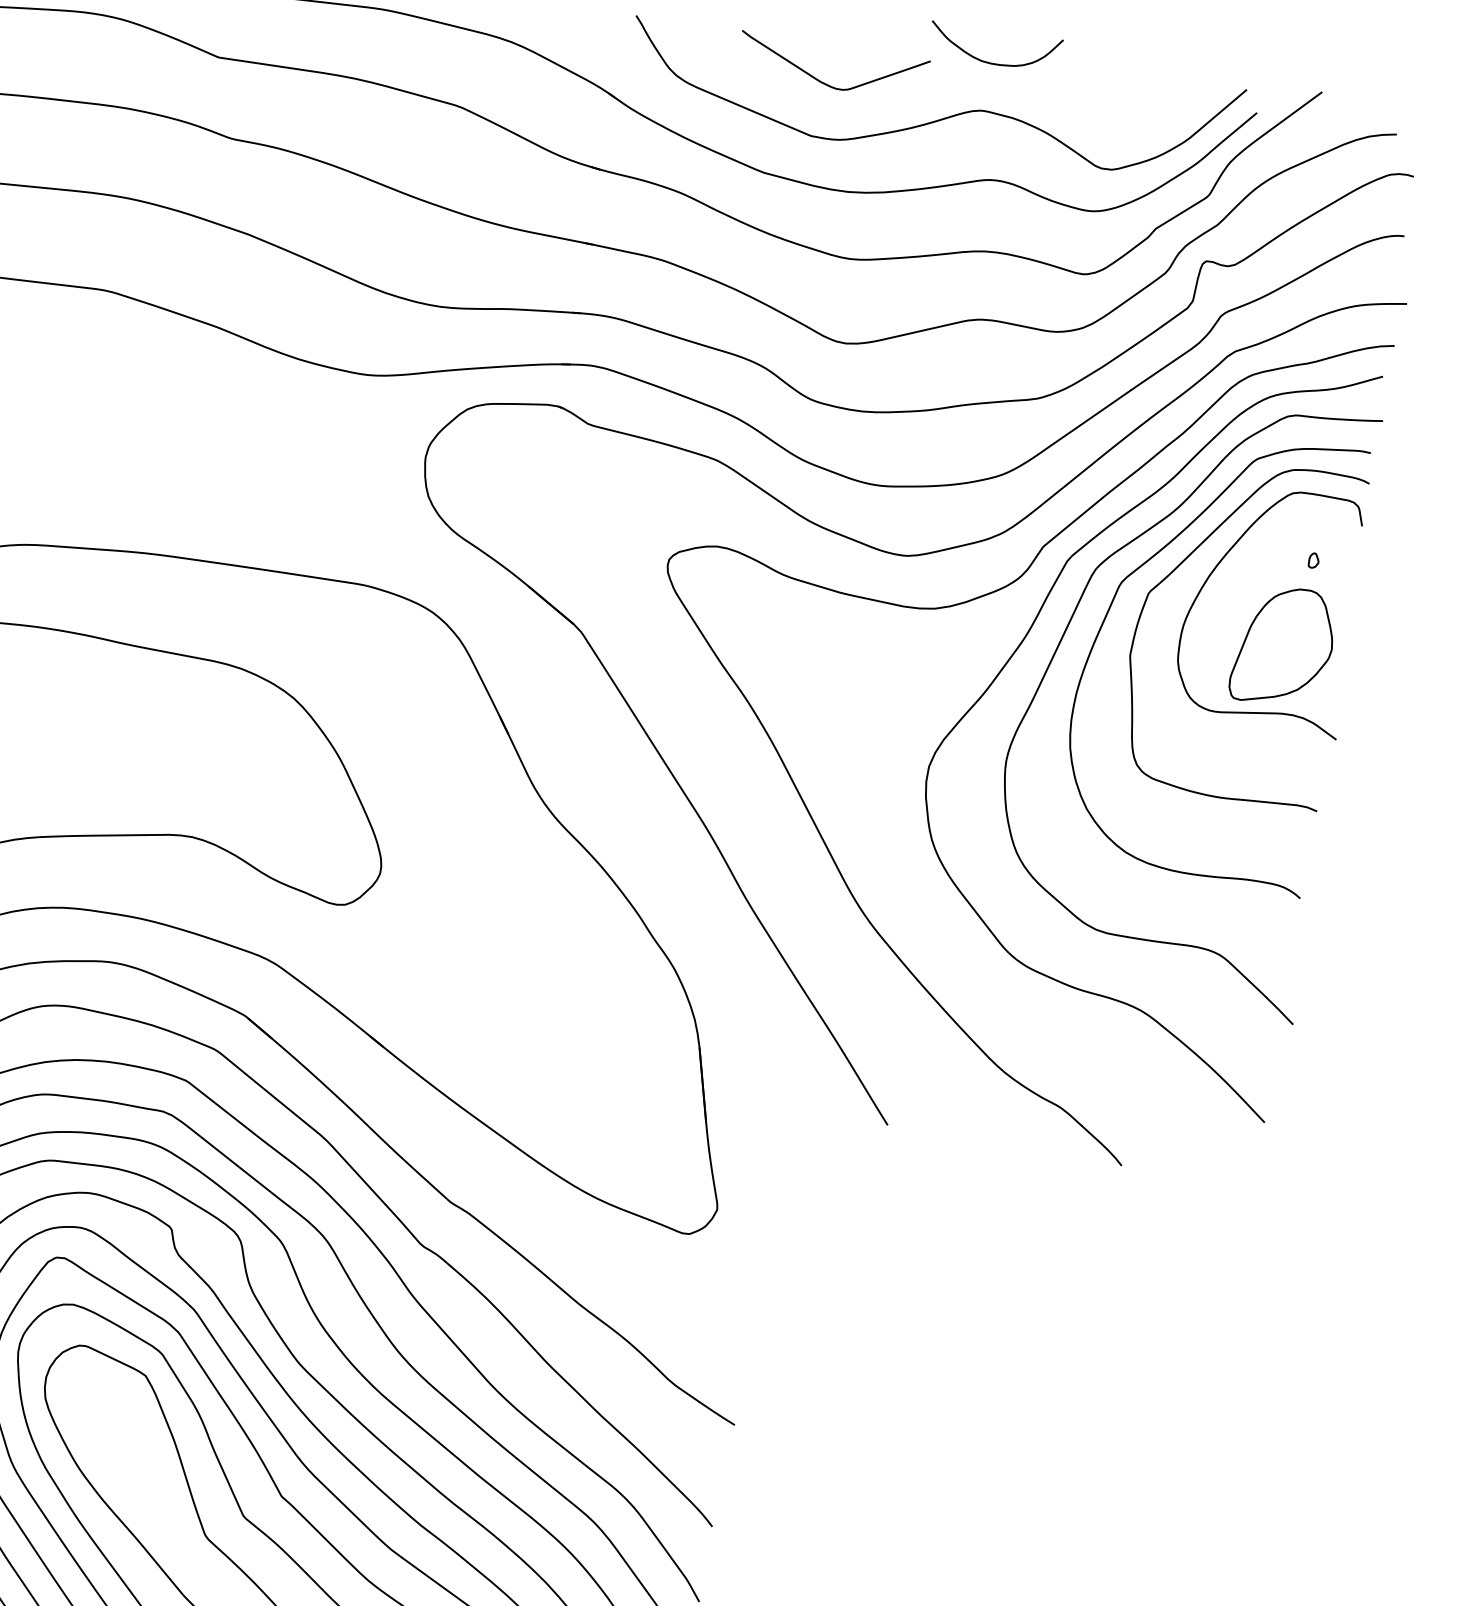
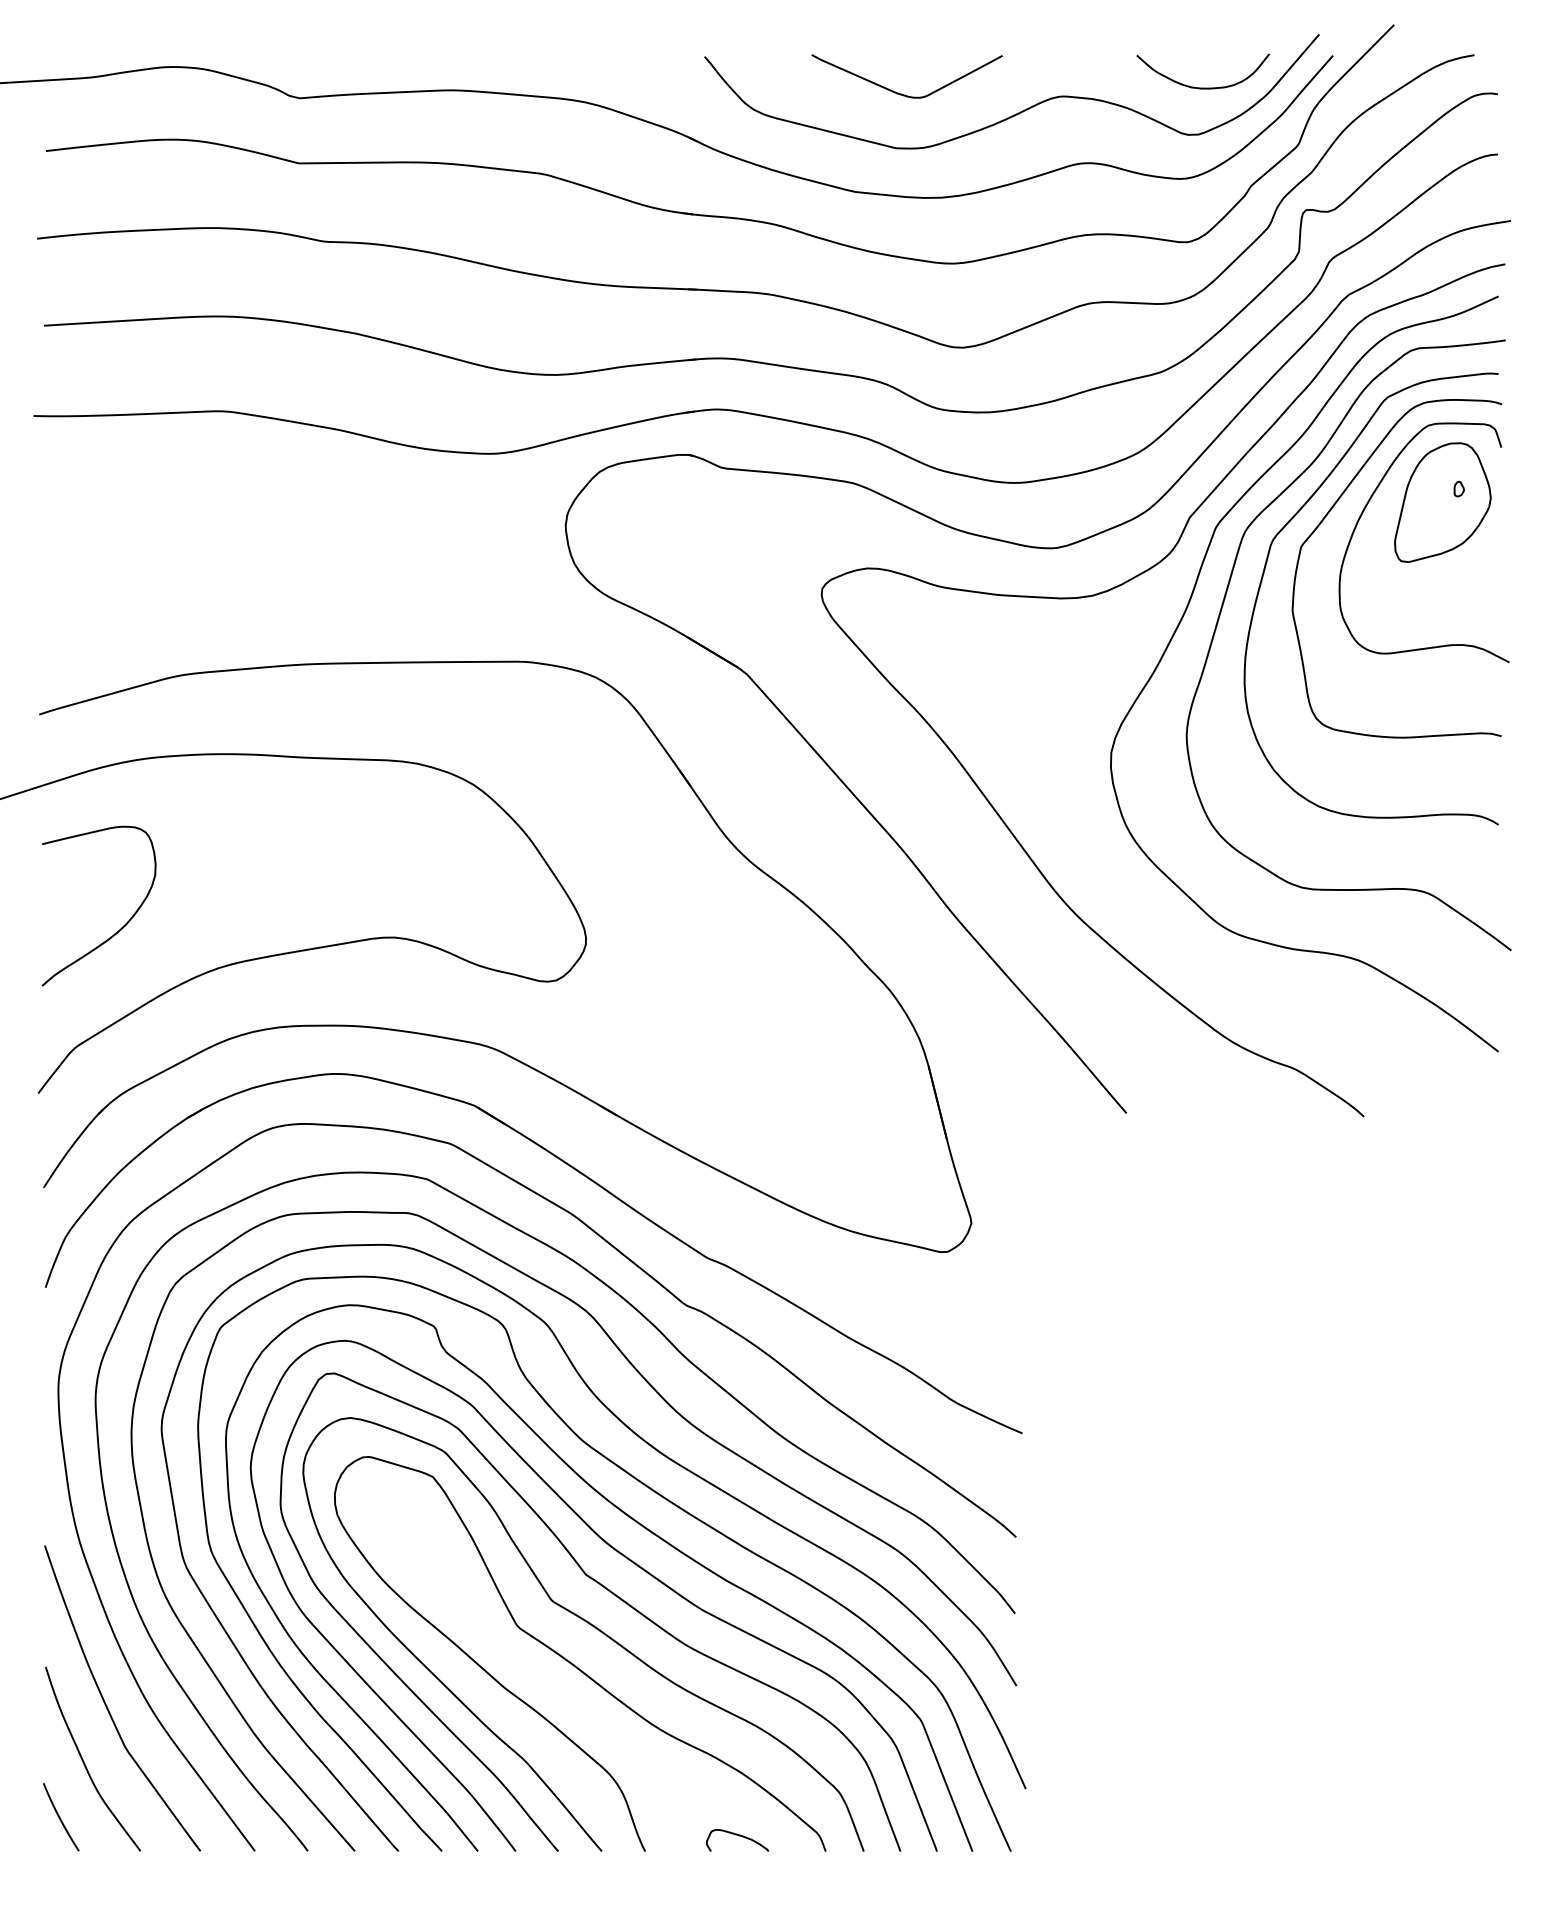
curve: (992, 62) -> (1202, 87), moved
part: (1283, 646) -> (1442, 502), moved

